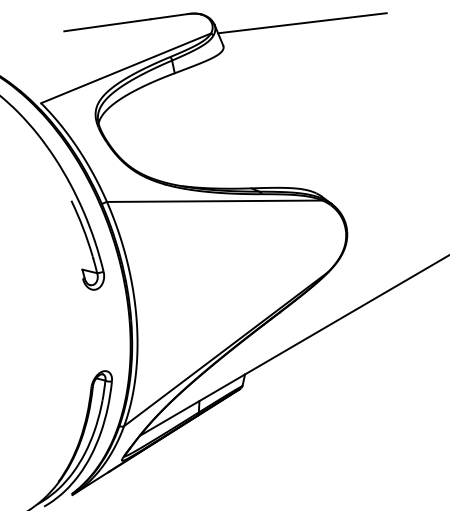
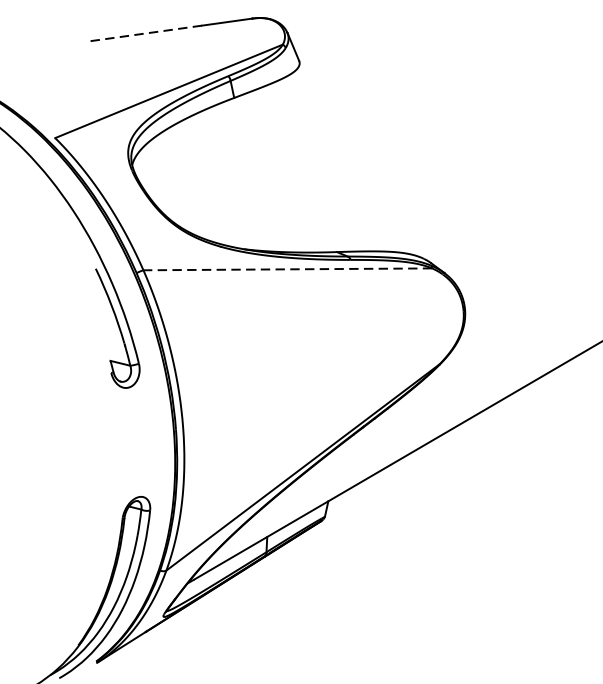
line: (302, 23) -> (405, 31), removed
line: (107, 25) -> (144, 33), solid -> dashed
line: (214, 201) -> (287, 269), solid -> dashed

